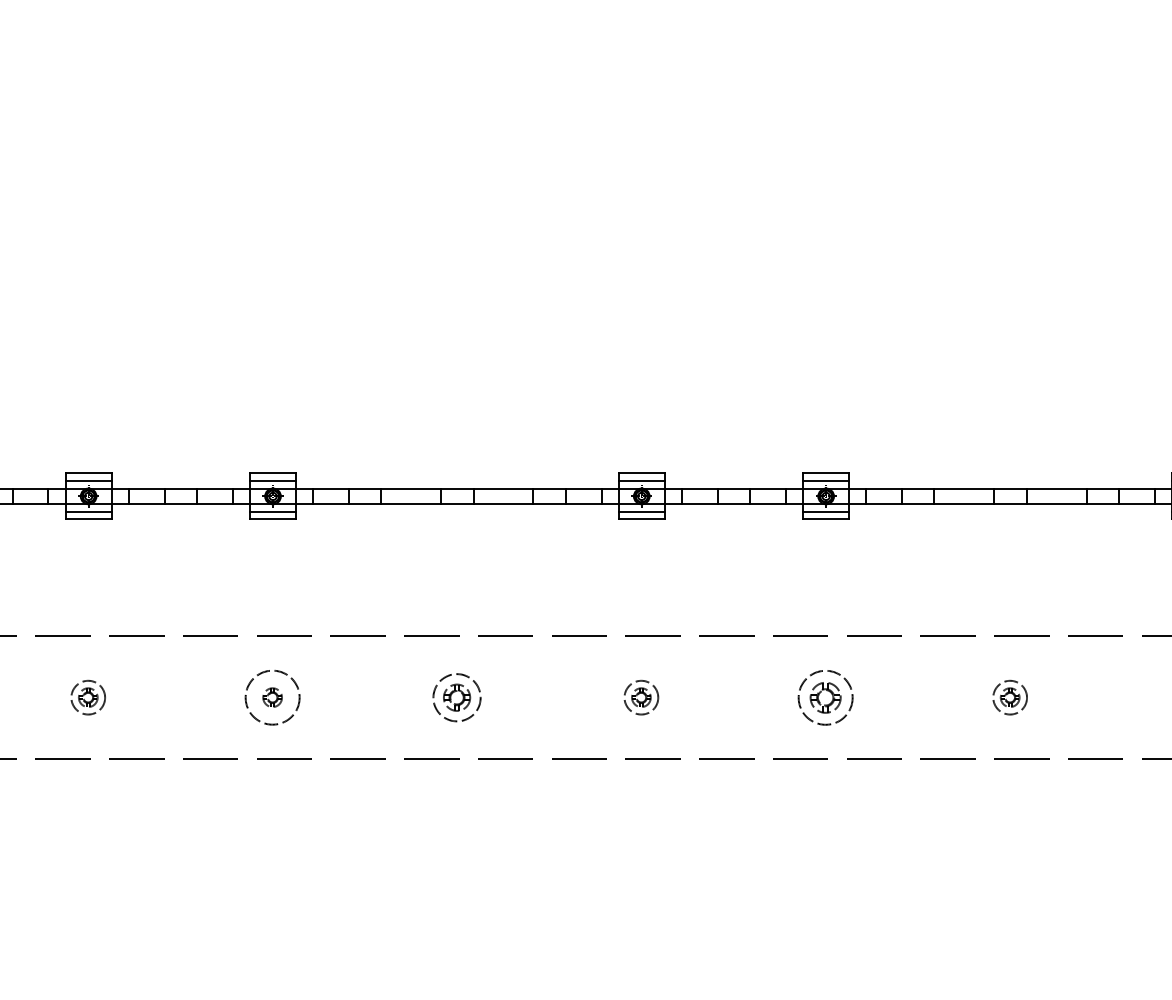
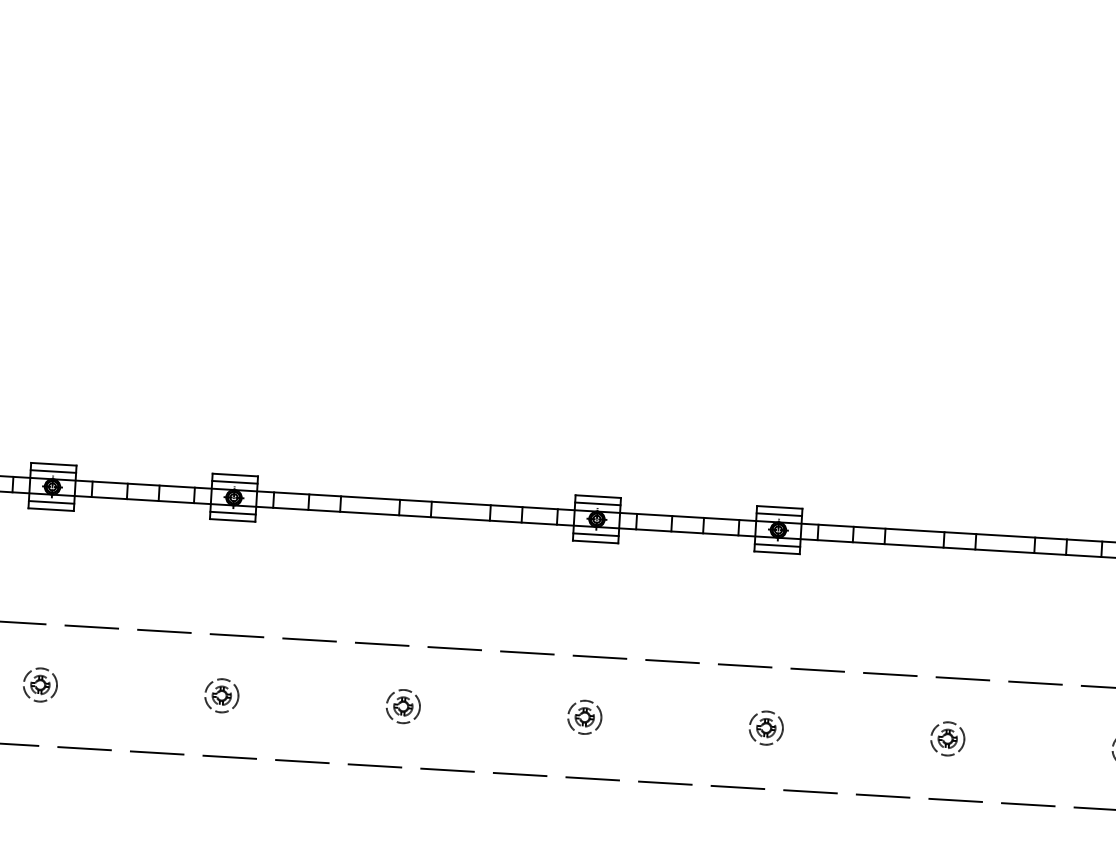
circle: (272, 697) -> (221, 695), size x0.62
part: (456, 697) -> (402, 706), size x0.71
part: (825, 697) -> (766, 727), size x0.62

